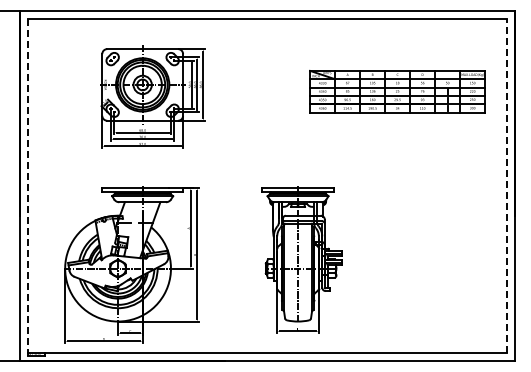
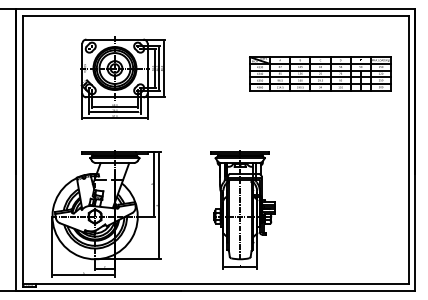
line: (506, 185) -> (408, 149), dashed -> solid
line: (28, 187) -> (22, 151), dashed -> solid

